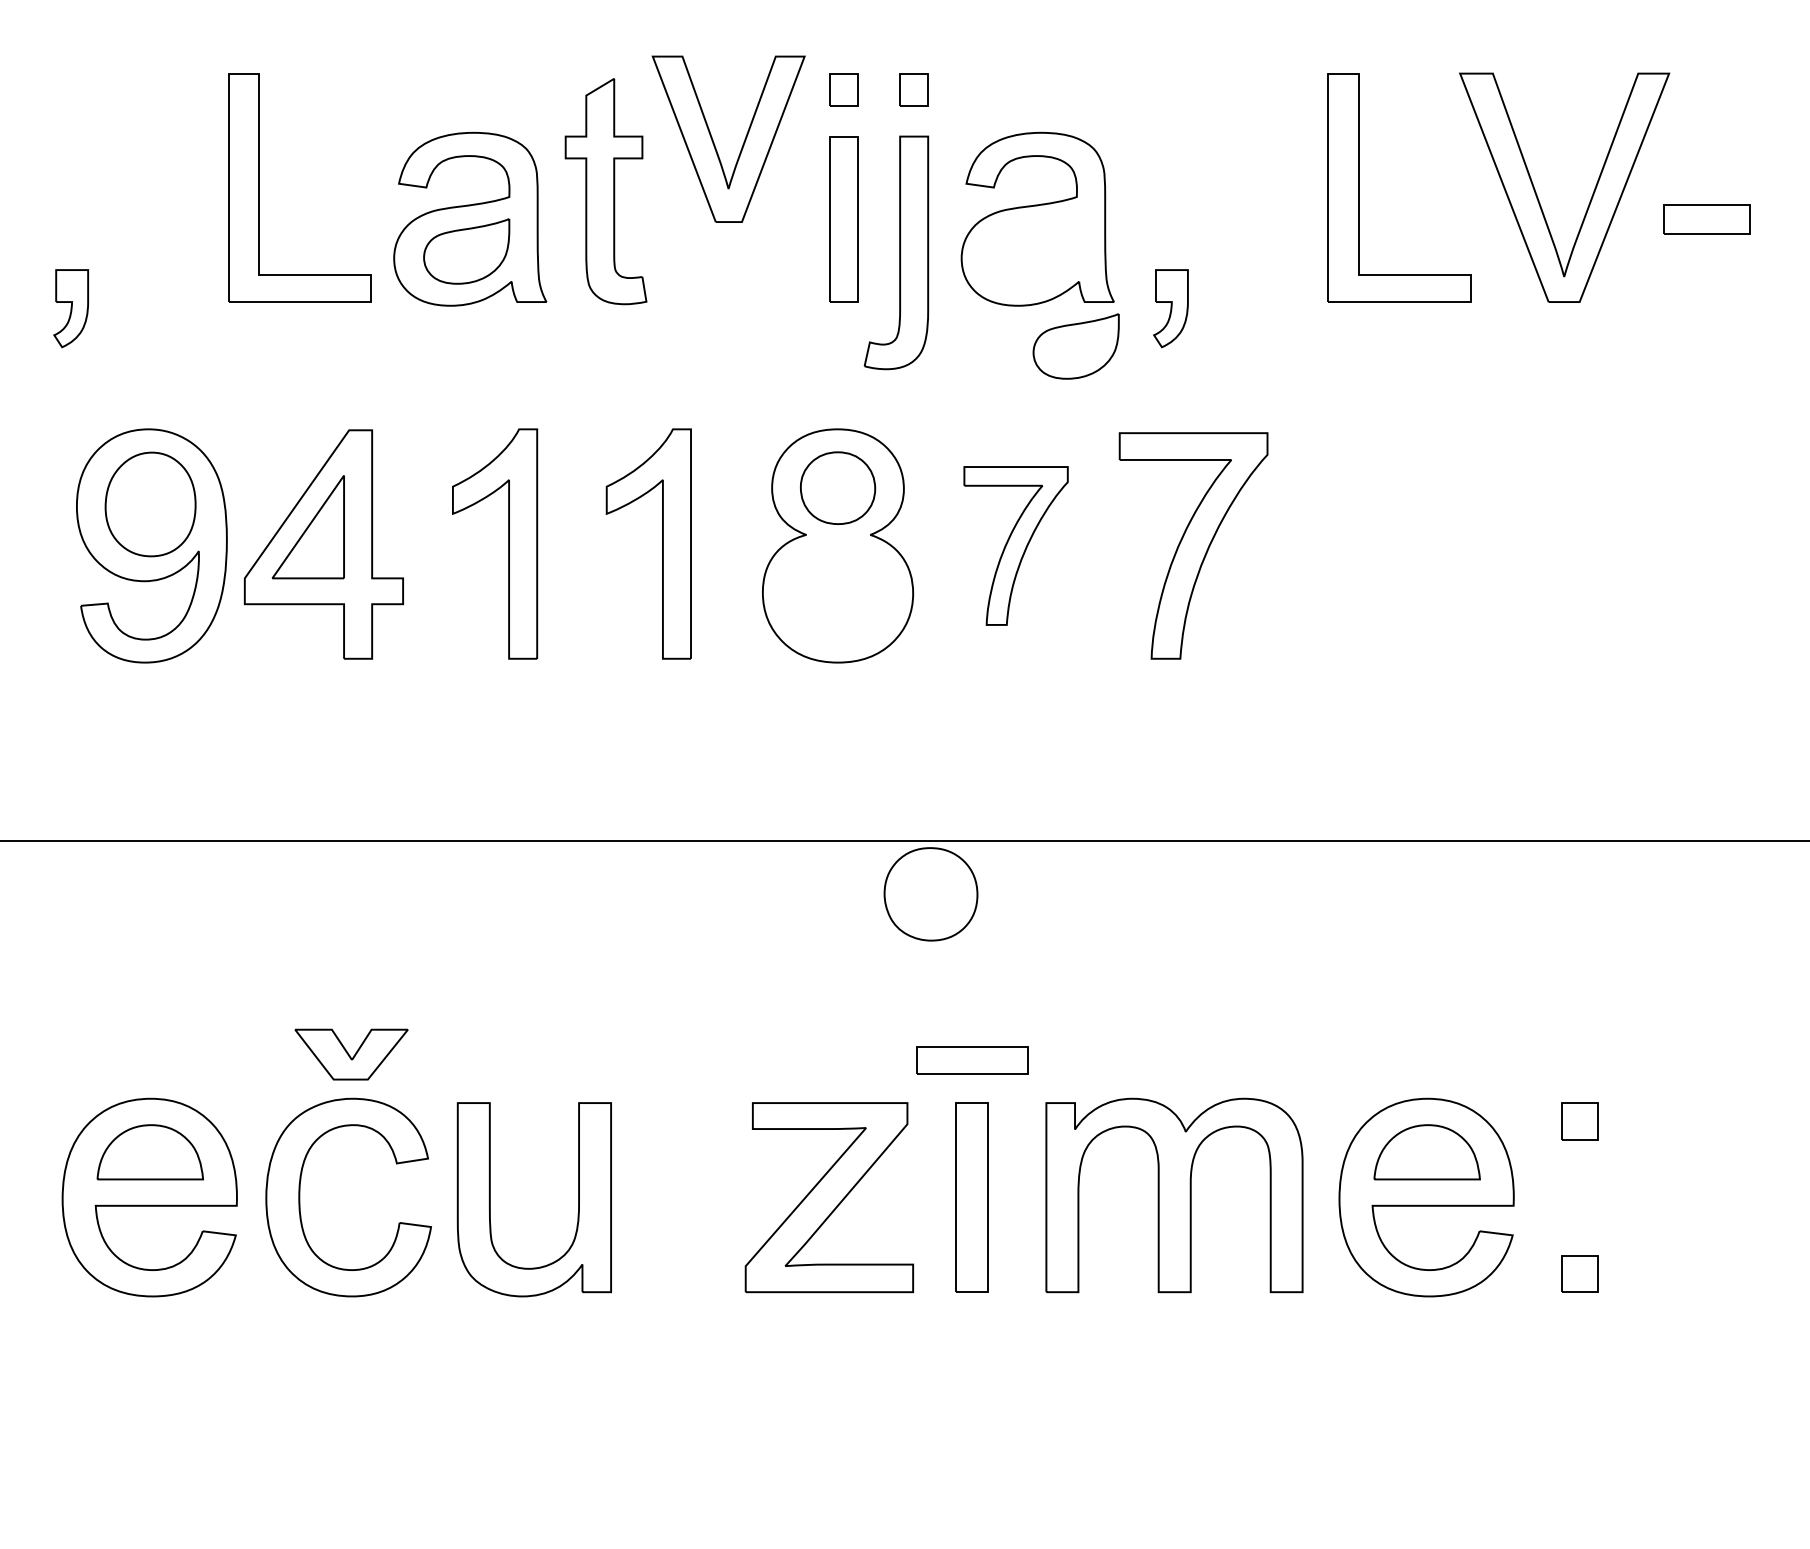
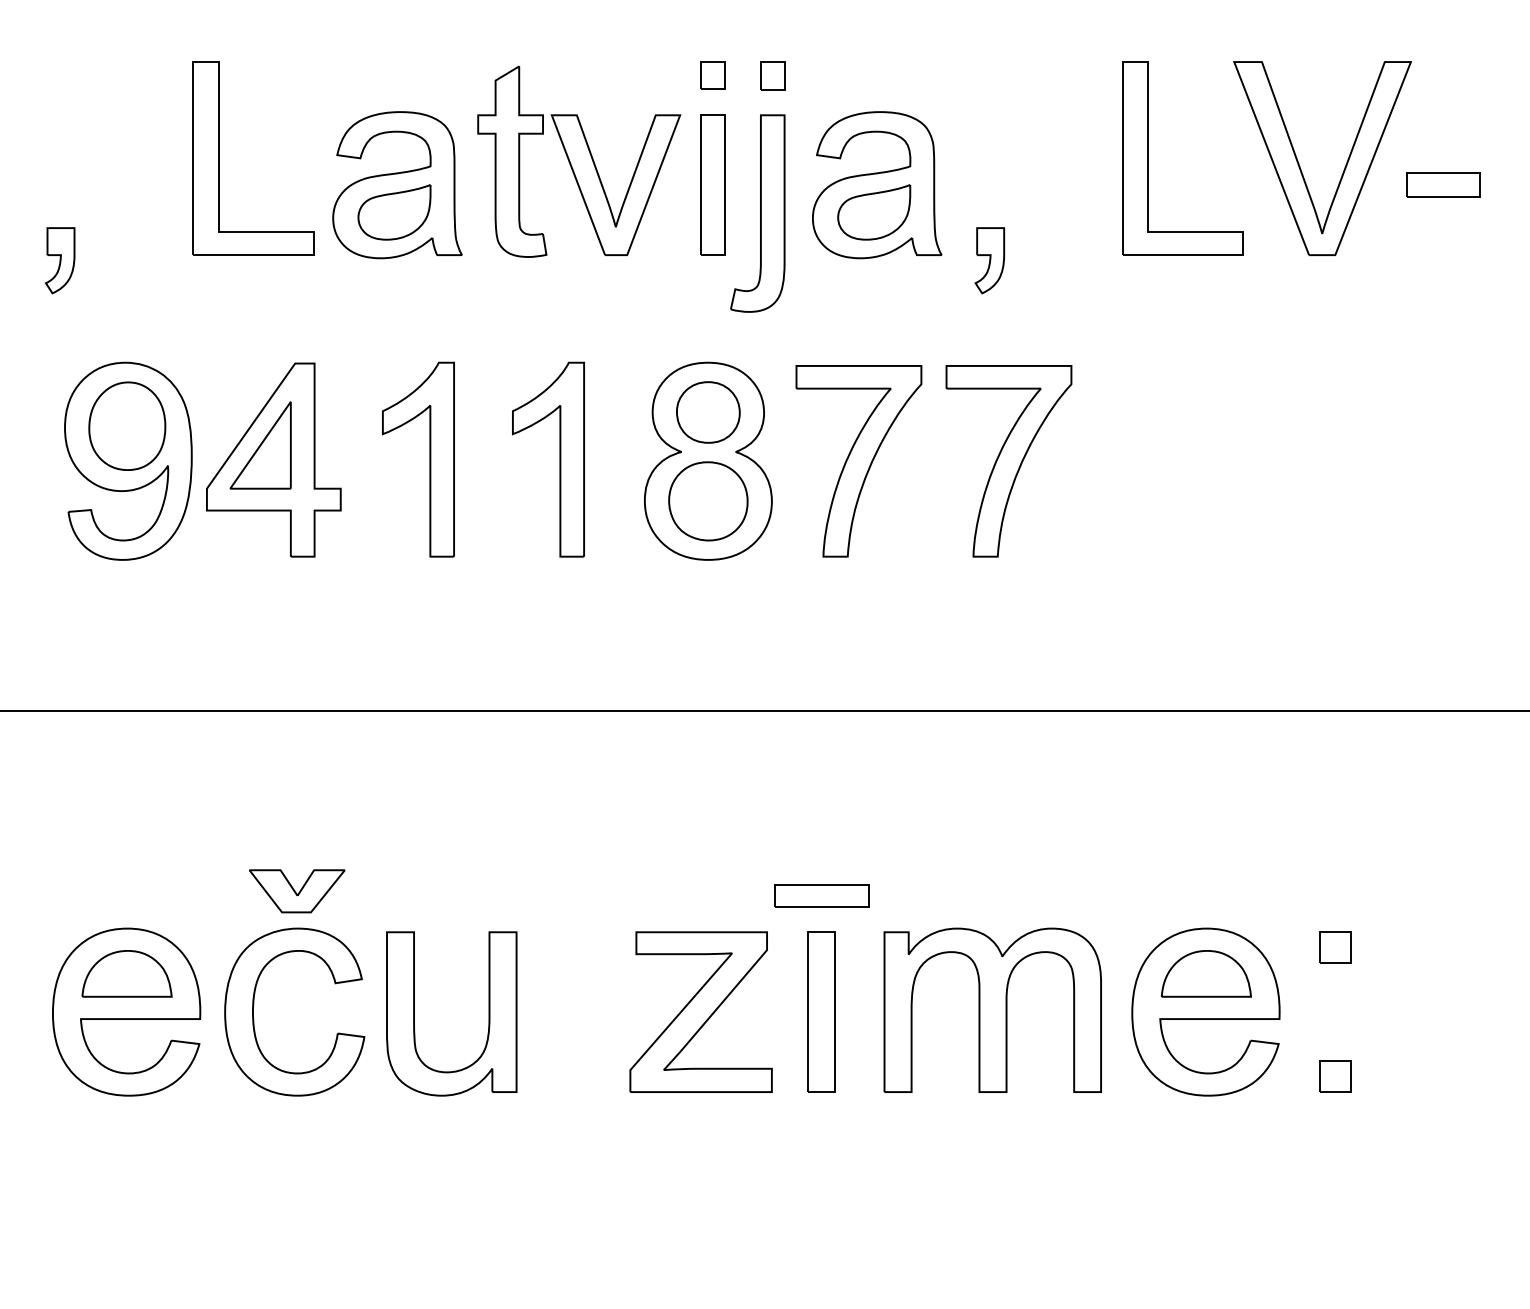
part: (714, 142) -> (603, 187), moved
part: (1075, 346) -> (873, 212), moved
part: (1015, 545) -> (858, 460), size x1.43
part: (930, 894) -> (707, 501), moved

